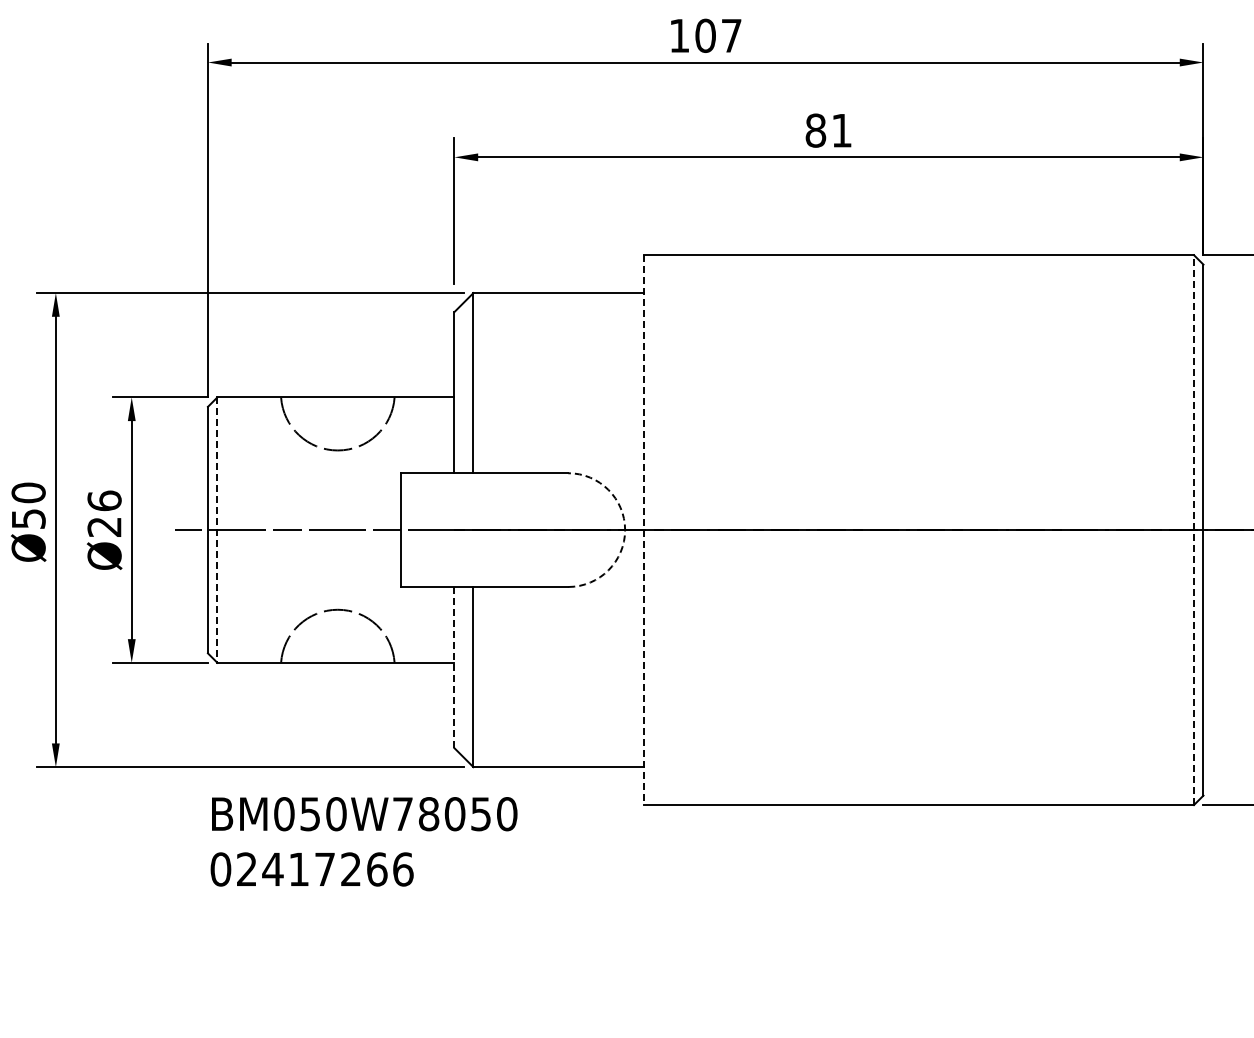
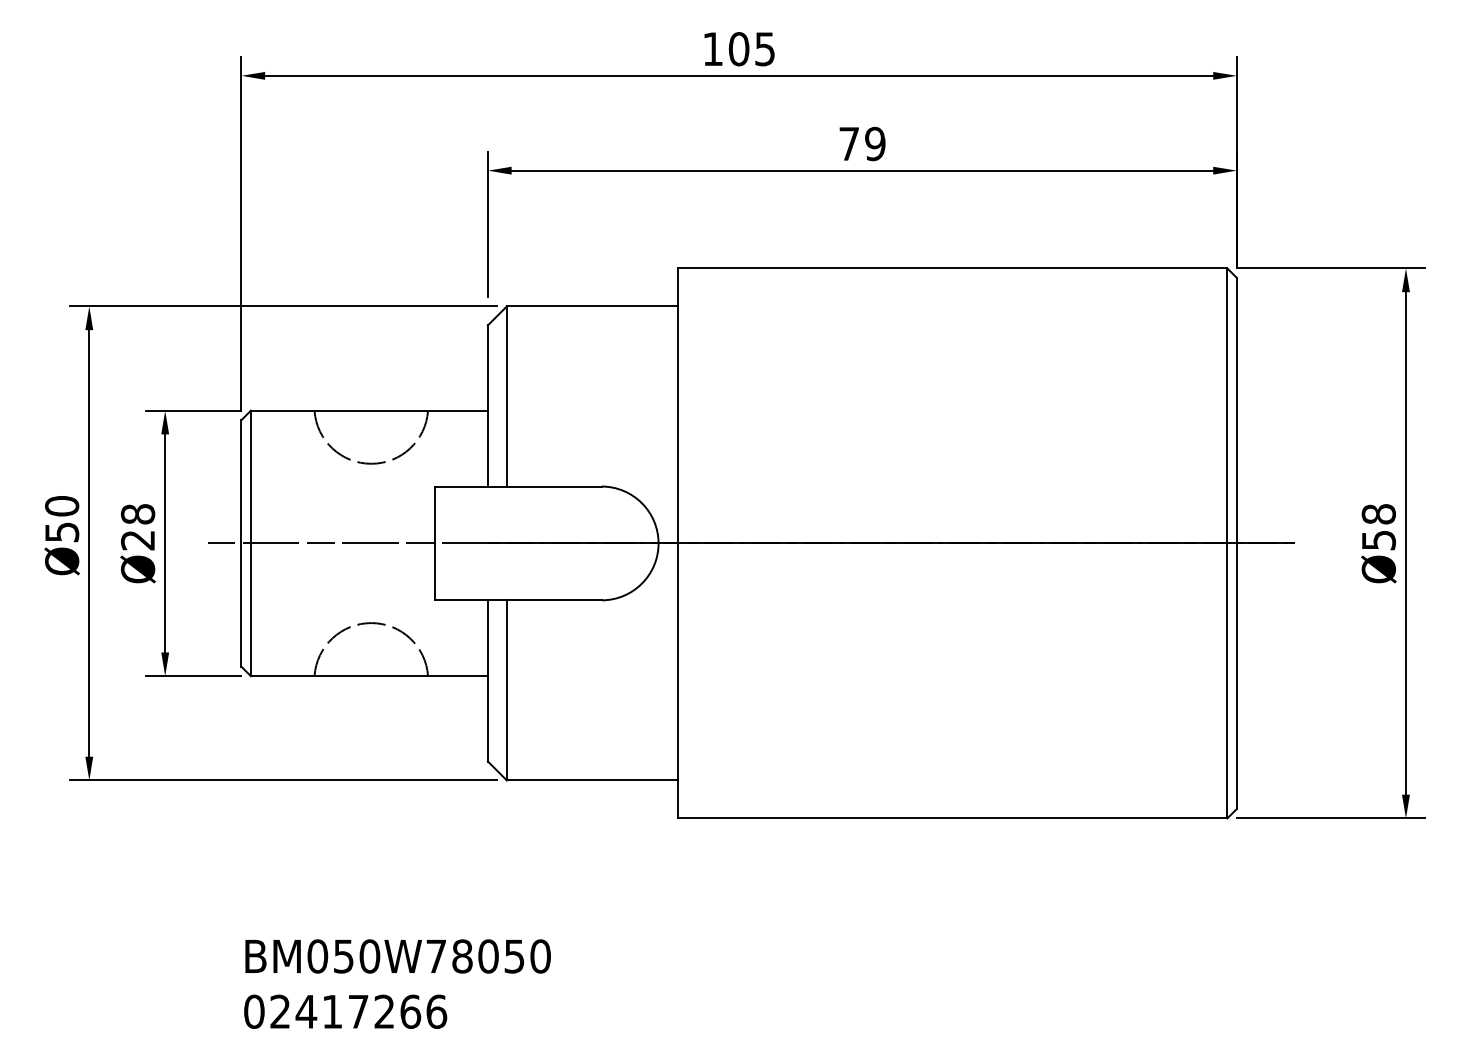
text: (731, 36) -> (764, 49), 107 -> 105
text: (829, 130) -> (862, 143), 81 -> 79
text: (104, 500) -> (137, 513), Ø26 -> Ø28
line: (217, 530) -> (250, 543), dashed -> solid
arc: (625, 530) -> (658, 543), dashed -> solid
line: (644, 530) -> (677, 543), dashed -> solid
line: (1194, 530) -> (1227, 543), dashed -> solid
line: (454, 667) -> (487, 680), dashed -> solid
text: (364, 841) -> (397, 983), moved

